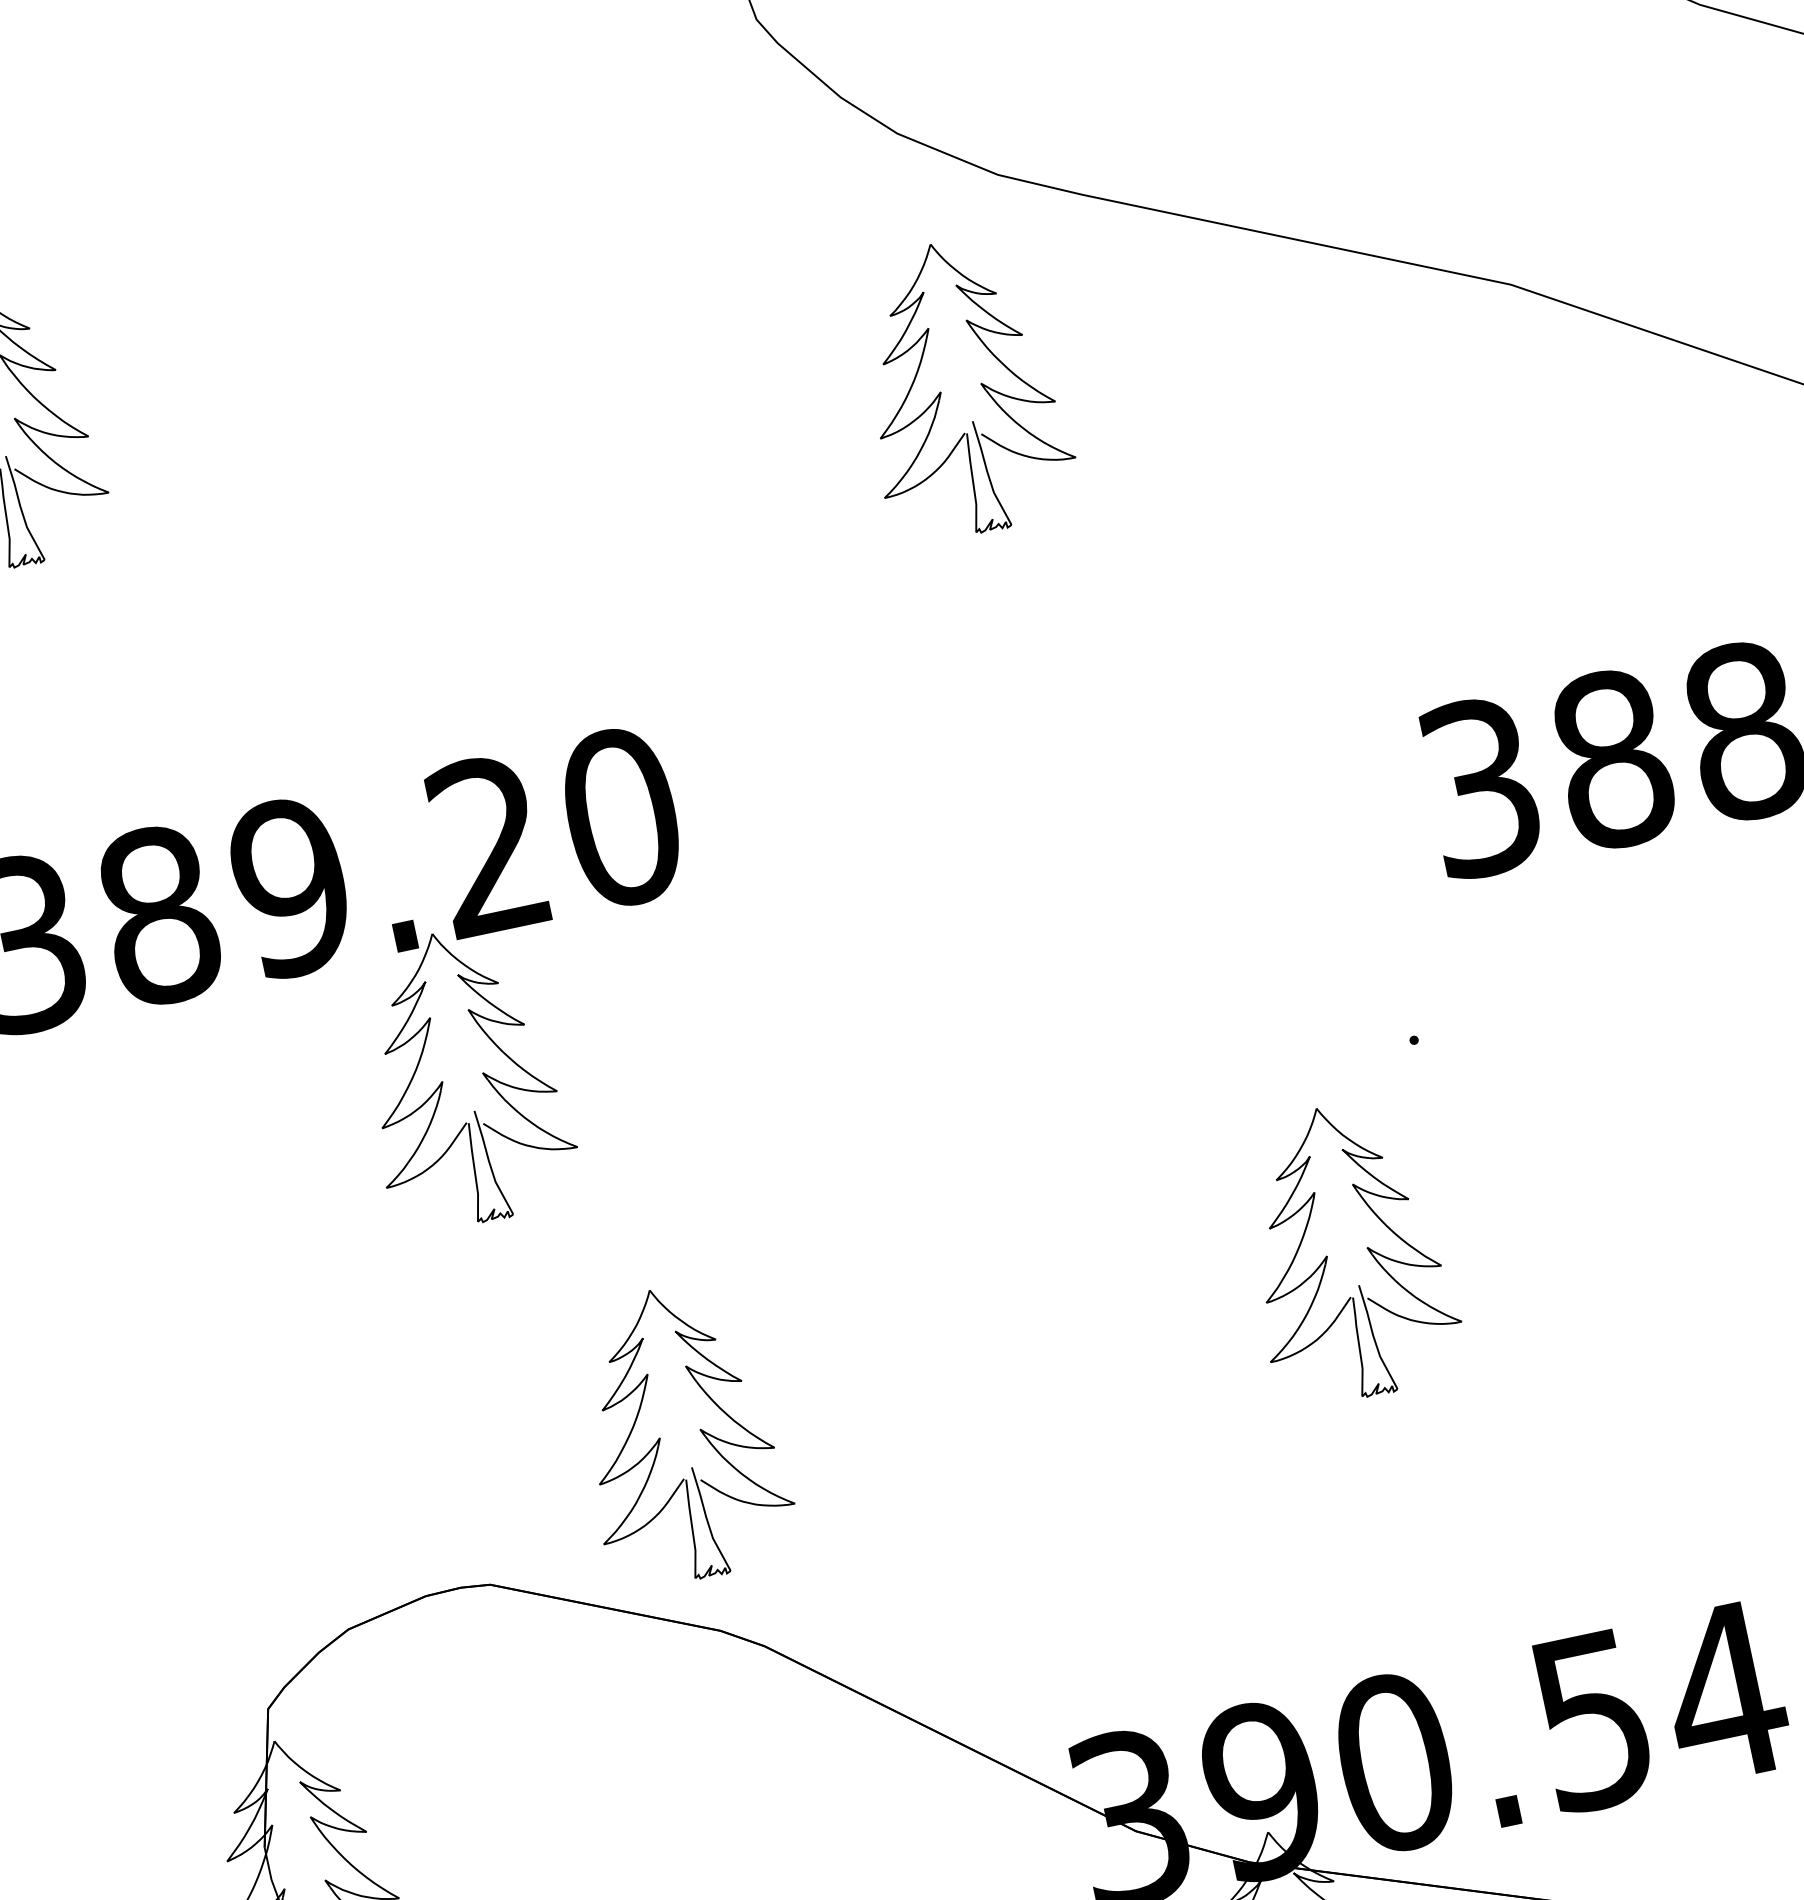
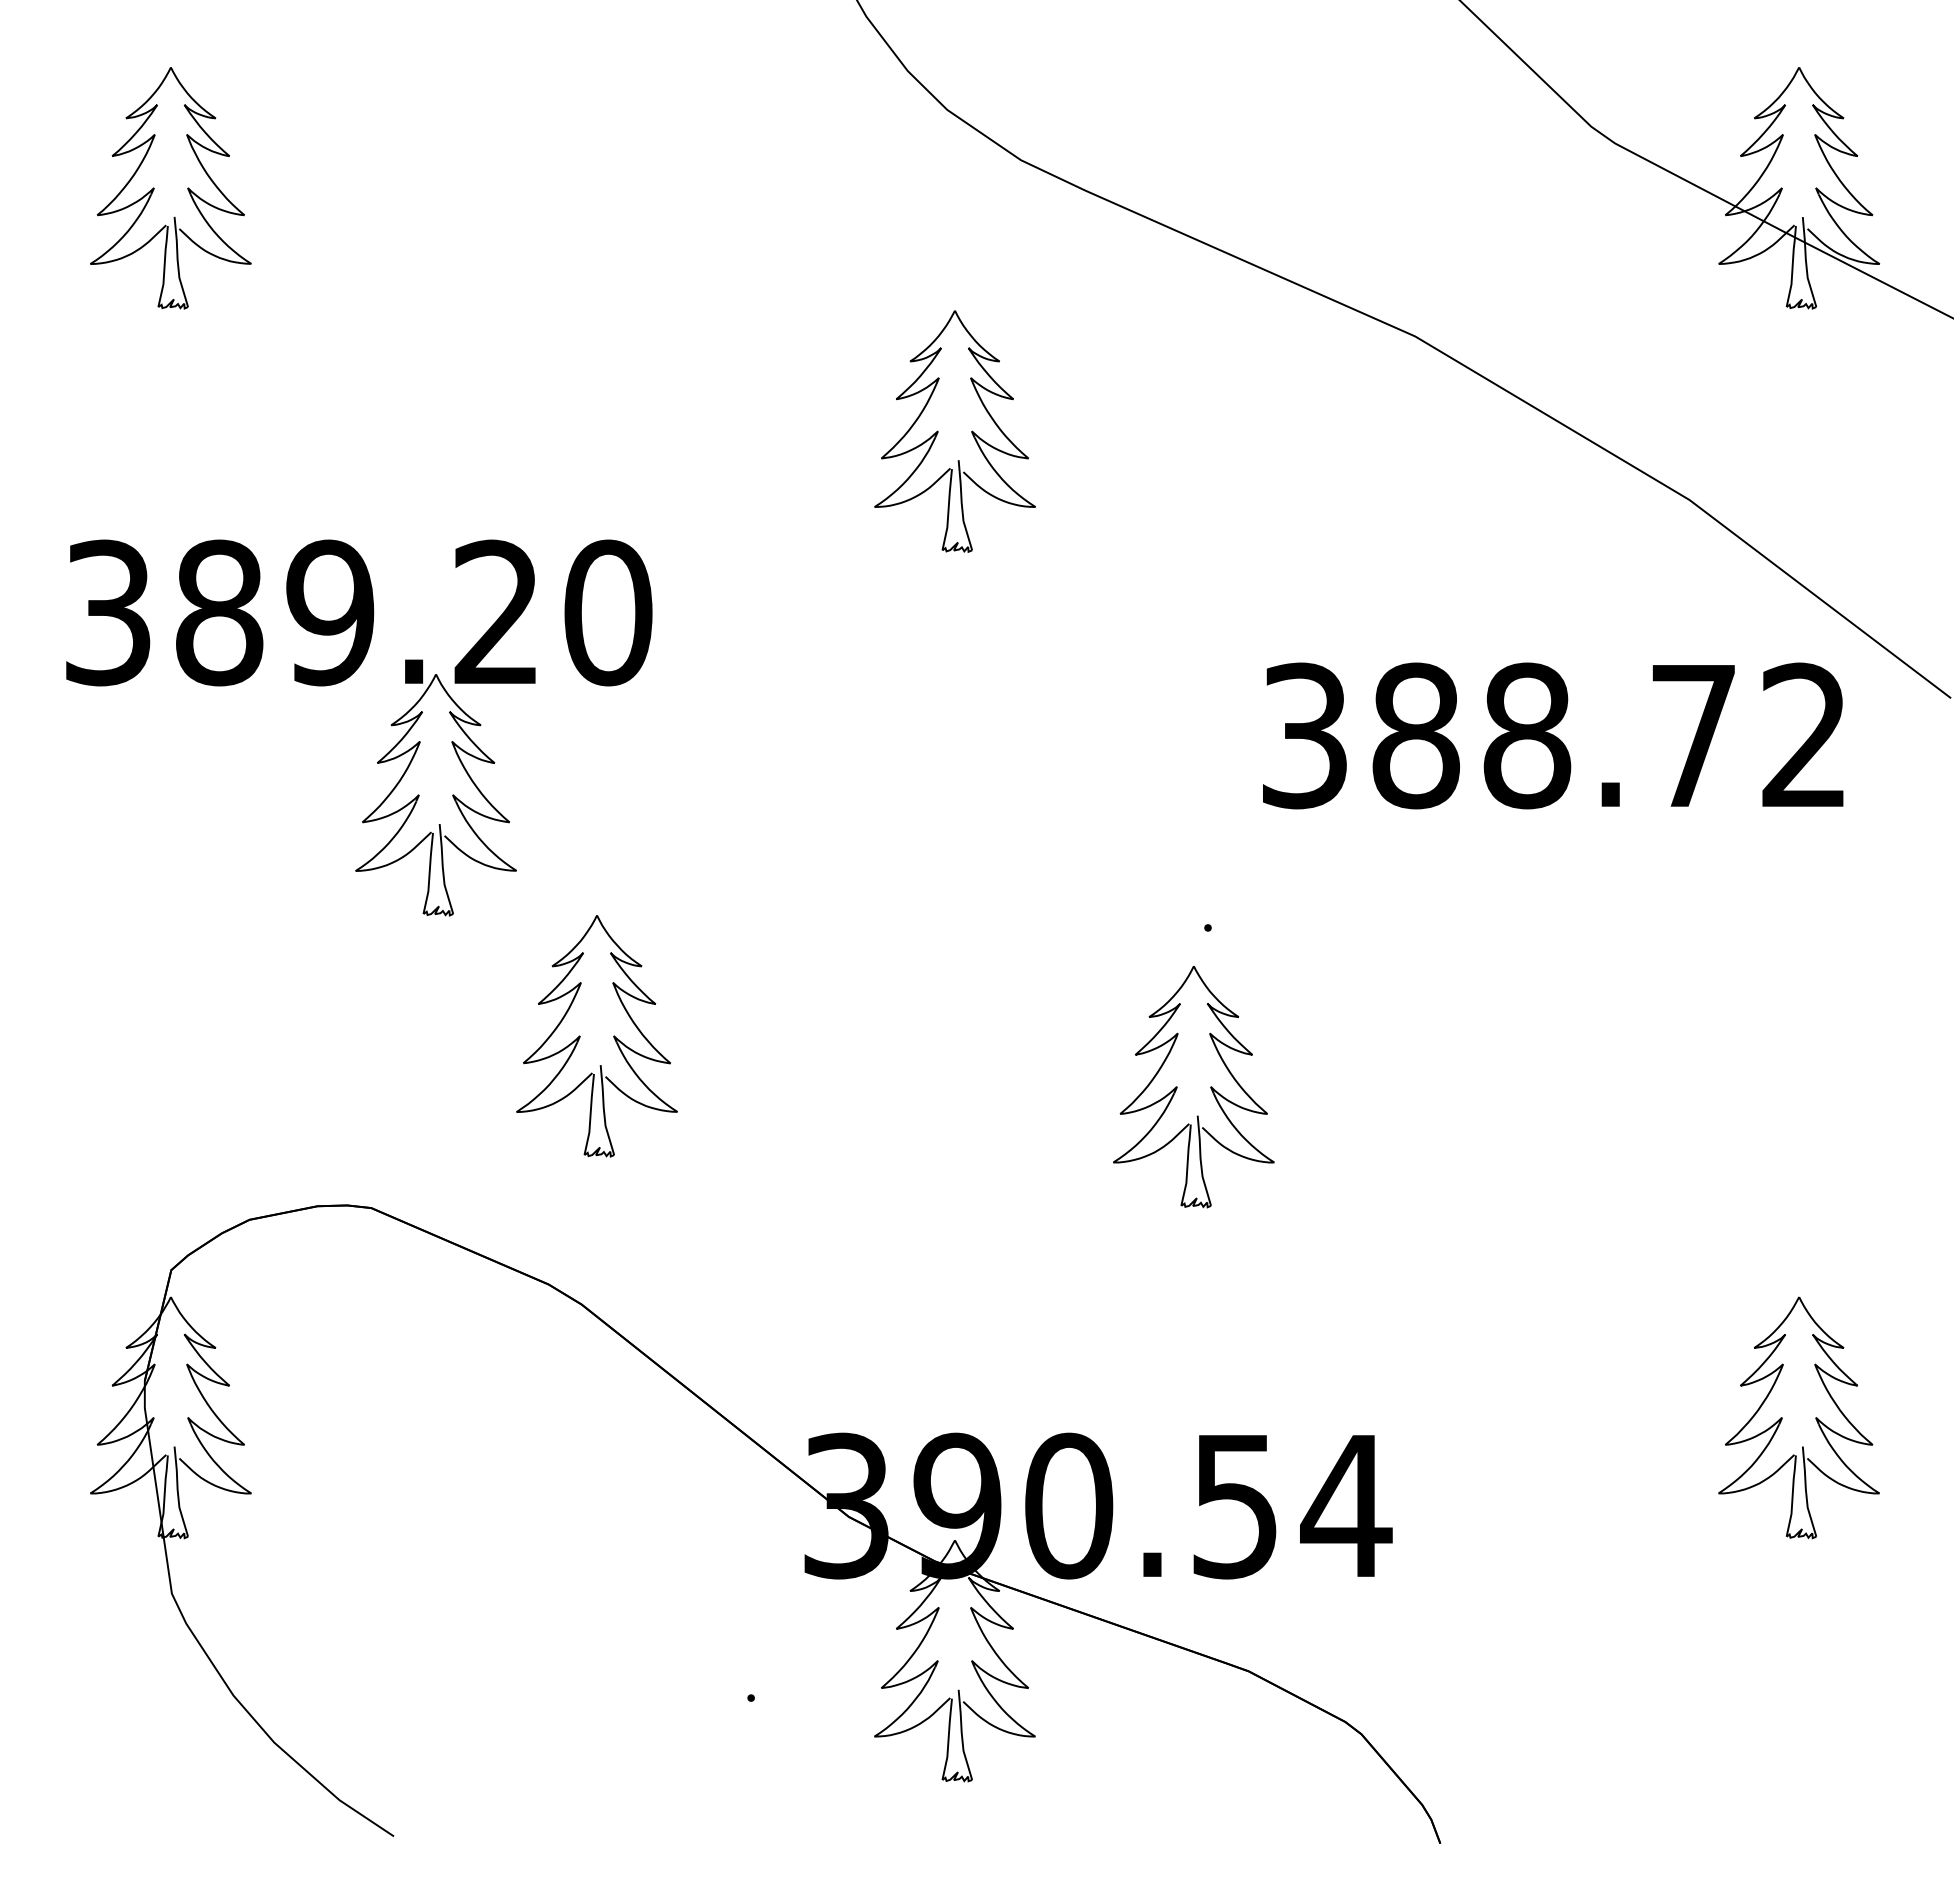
part: (941, 392) -> (938, 431), moved
part: (1327, 1256) -> (1177, 1087), moved
part: (660, 1438) -> (580, 1036), moved

